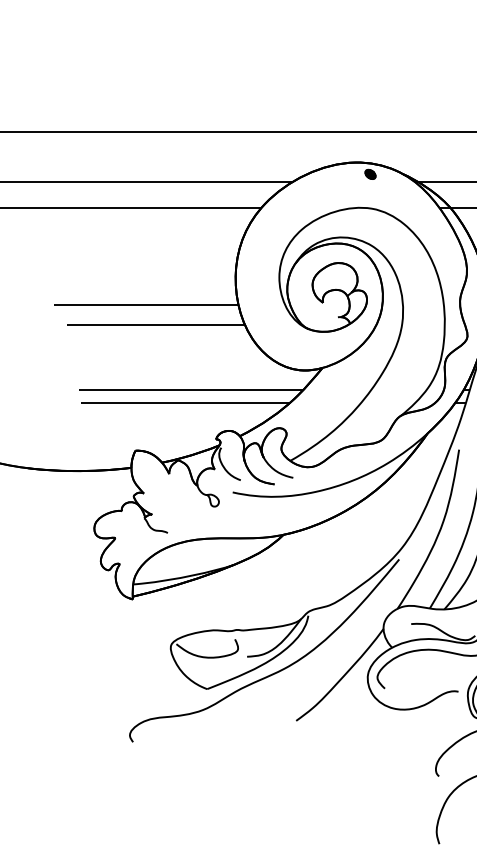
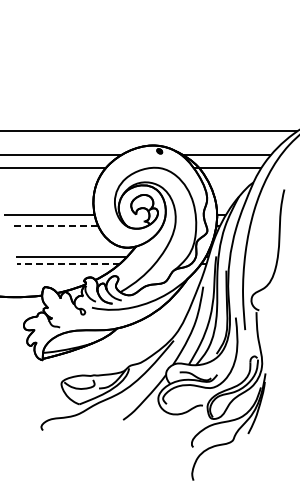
line: (156, 325) -> (54, 225), solid -> dashed
line: (184, 402) -> (68, 263), solid -> dashed

